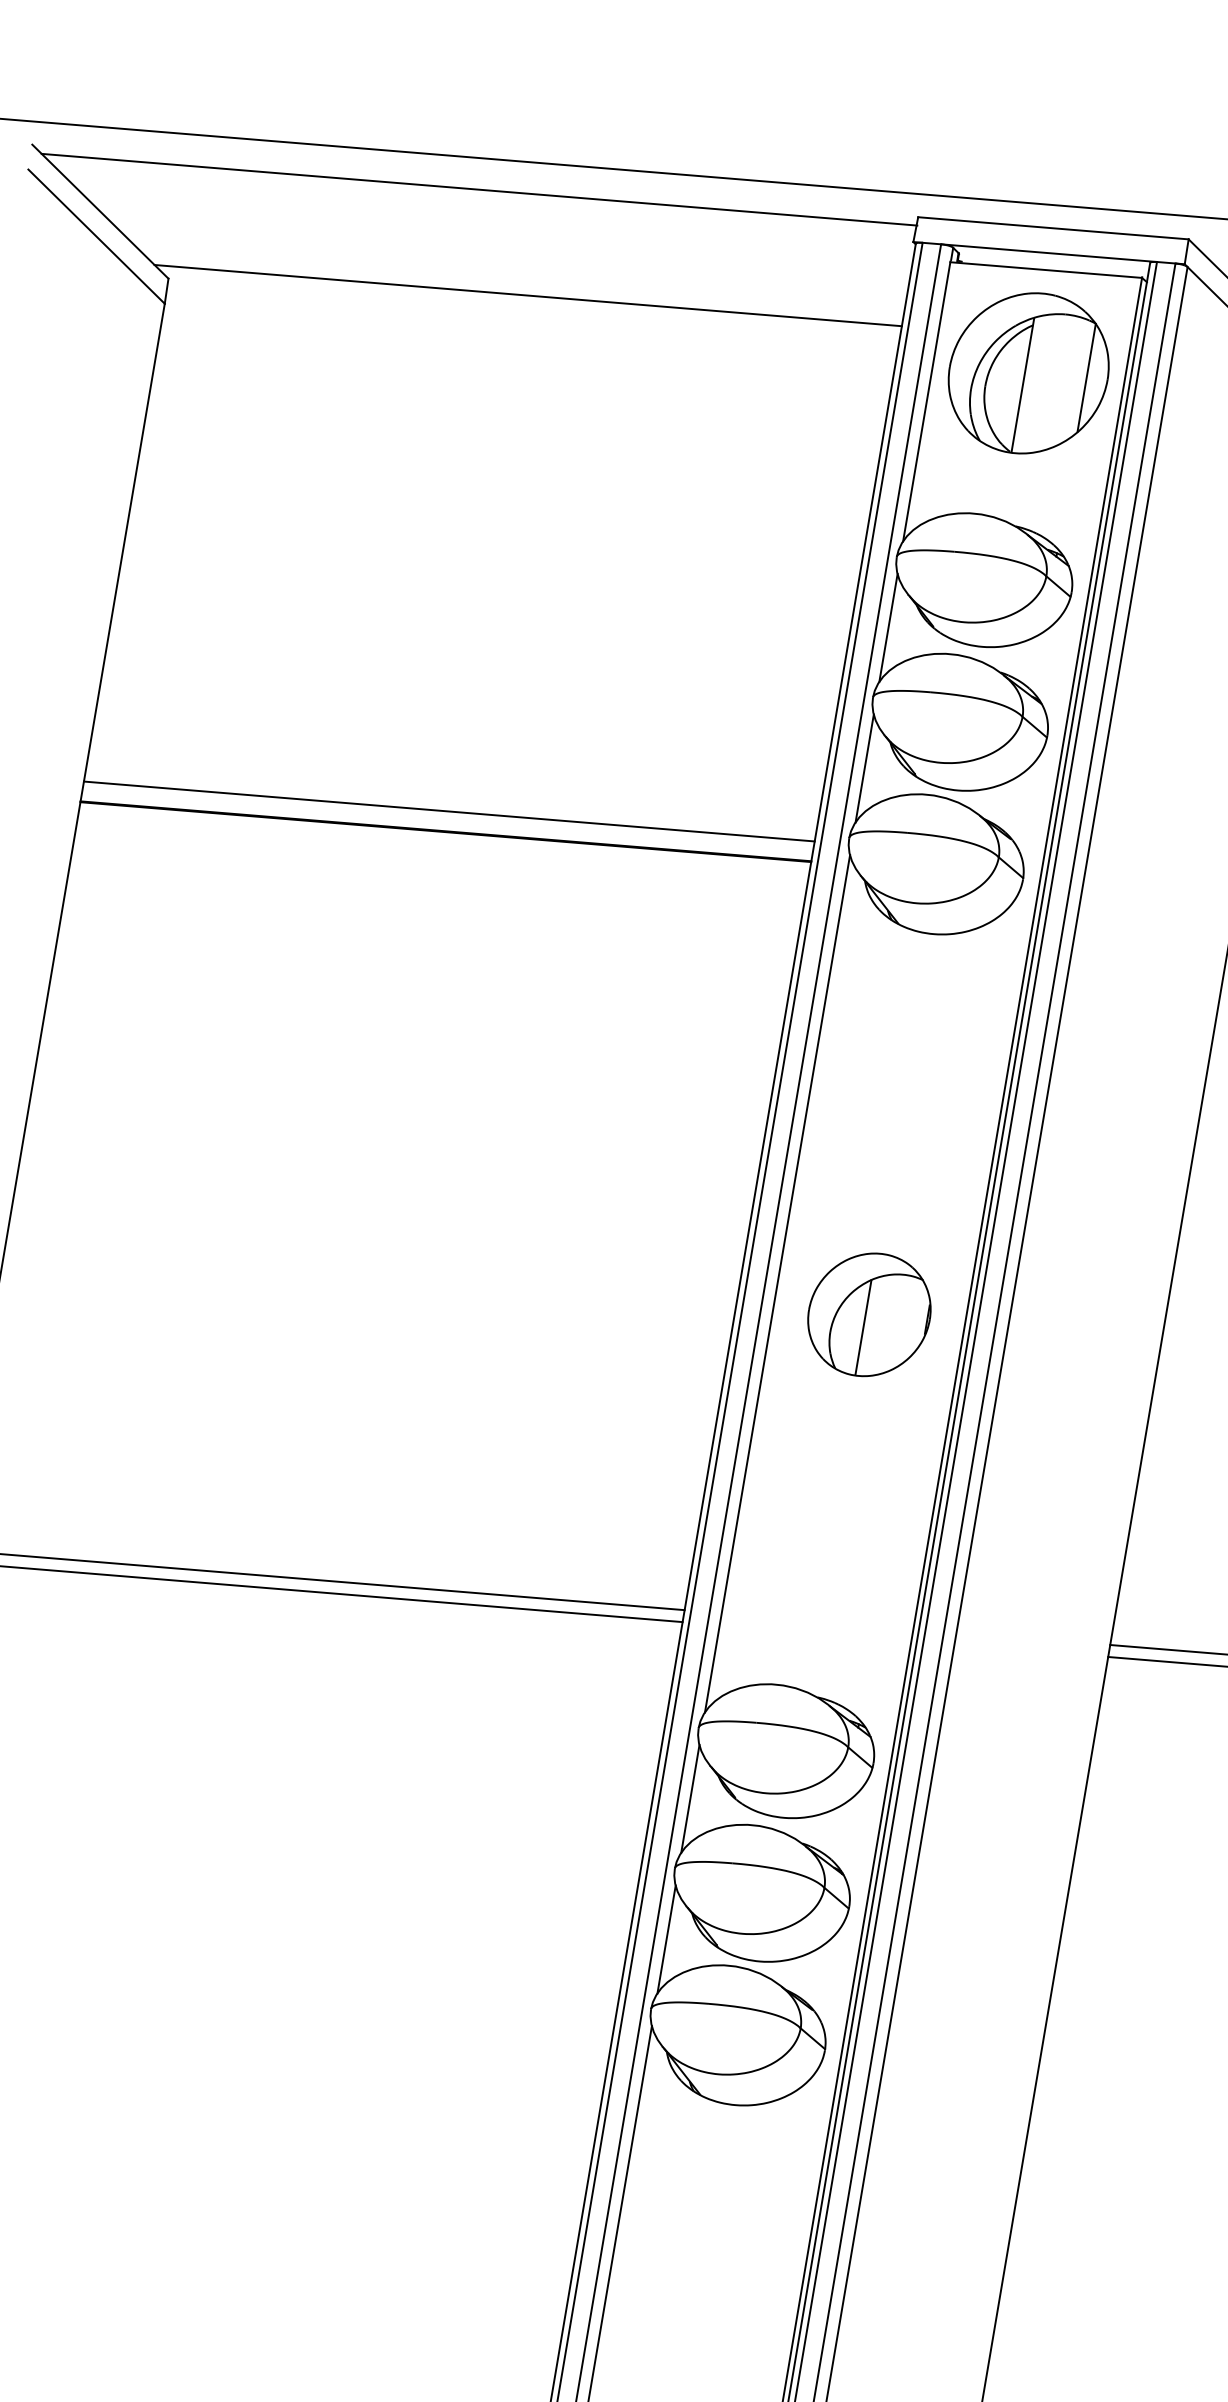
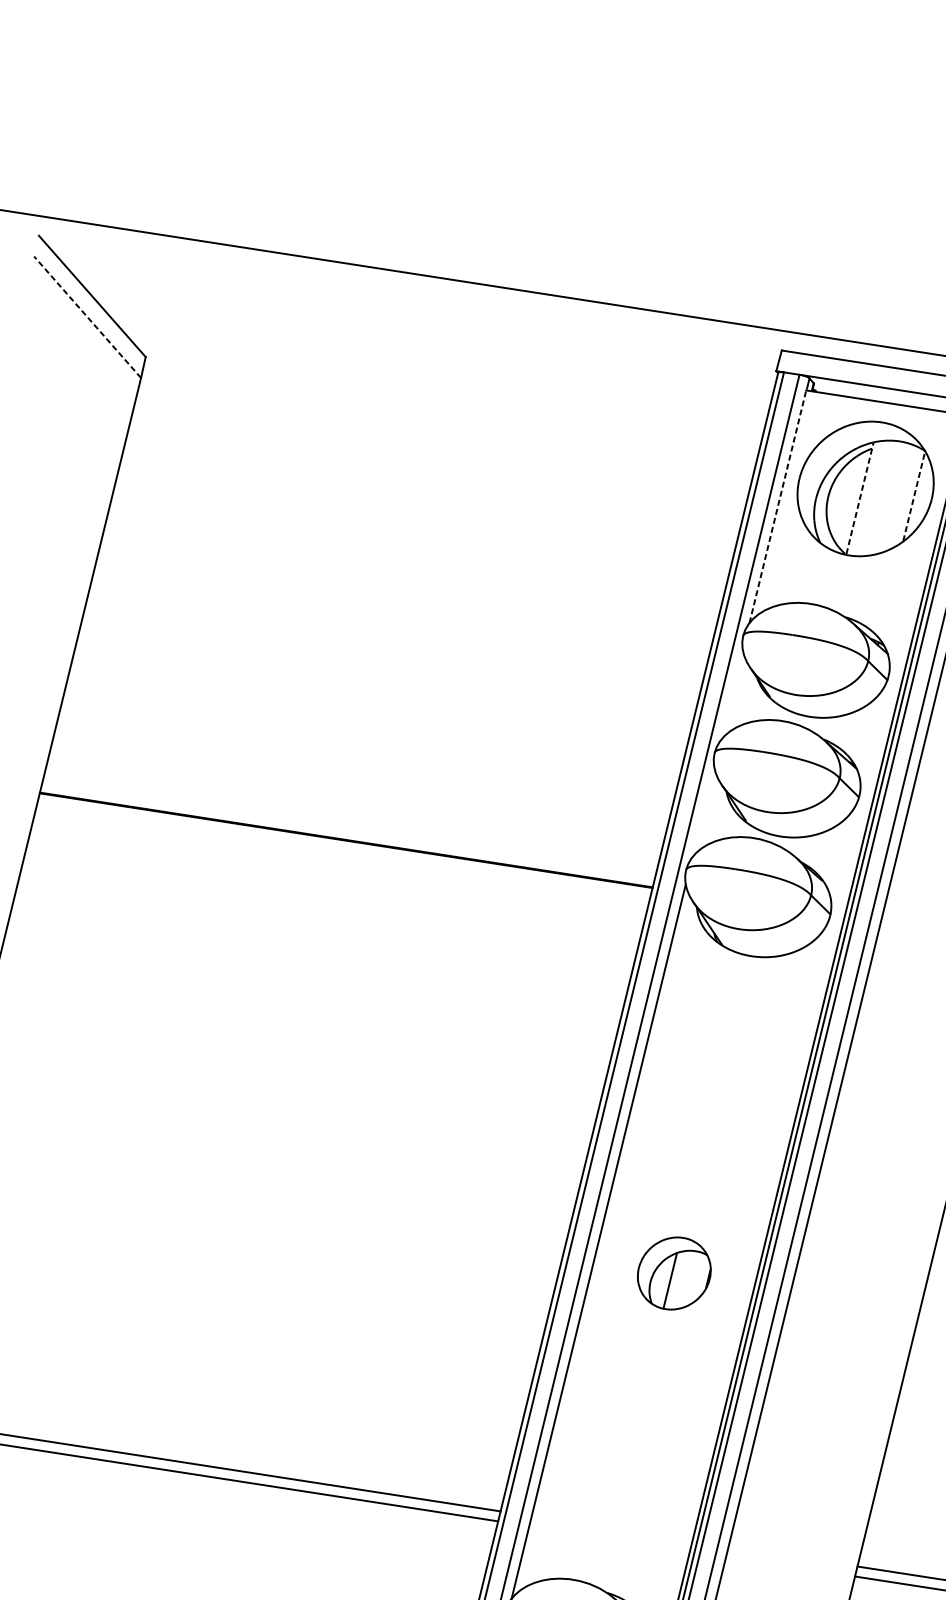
line: (479, 189) -> (413, 300), removed
line: (96, 236) -> (87, 317), solid -> dashed
line: (527, 295) -> (447, 392), removed
line: (1086, 377) -> (914, 495), solid -> dashed
line: (1022, 385) -> (859, 498), solid -> dashed
line: (926, 401) -> (777, 506), solid -> dashed
line: (888, 627) -> (731, 694), removed
line: (864, 768) -> (703, 812), removed
line: (448, 811) -> (349, 823), removed
part: (869, 1314) -> (674, 1273), size x0.7

